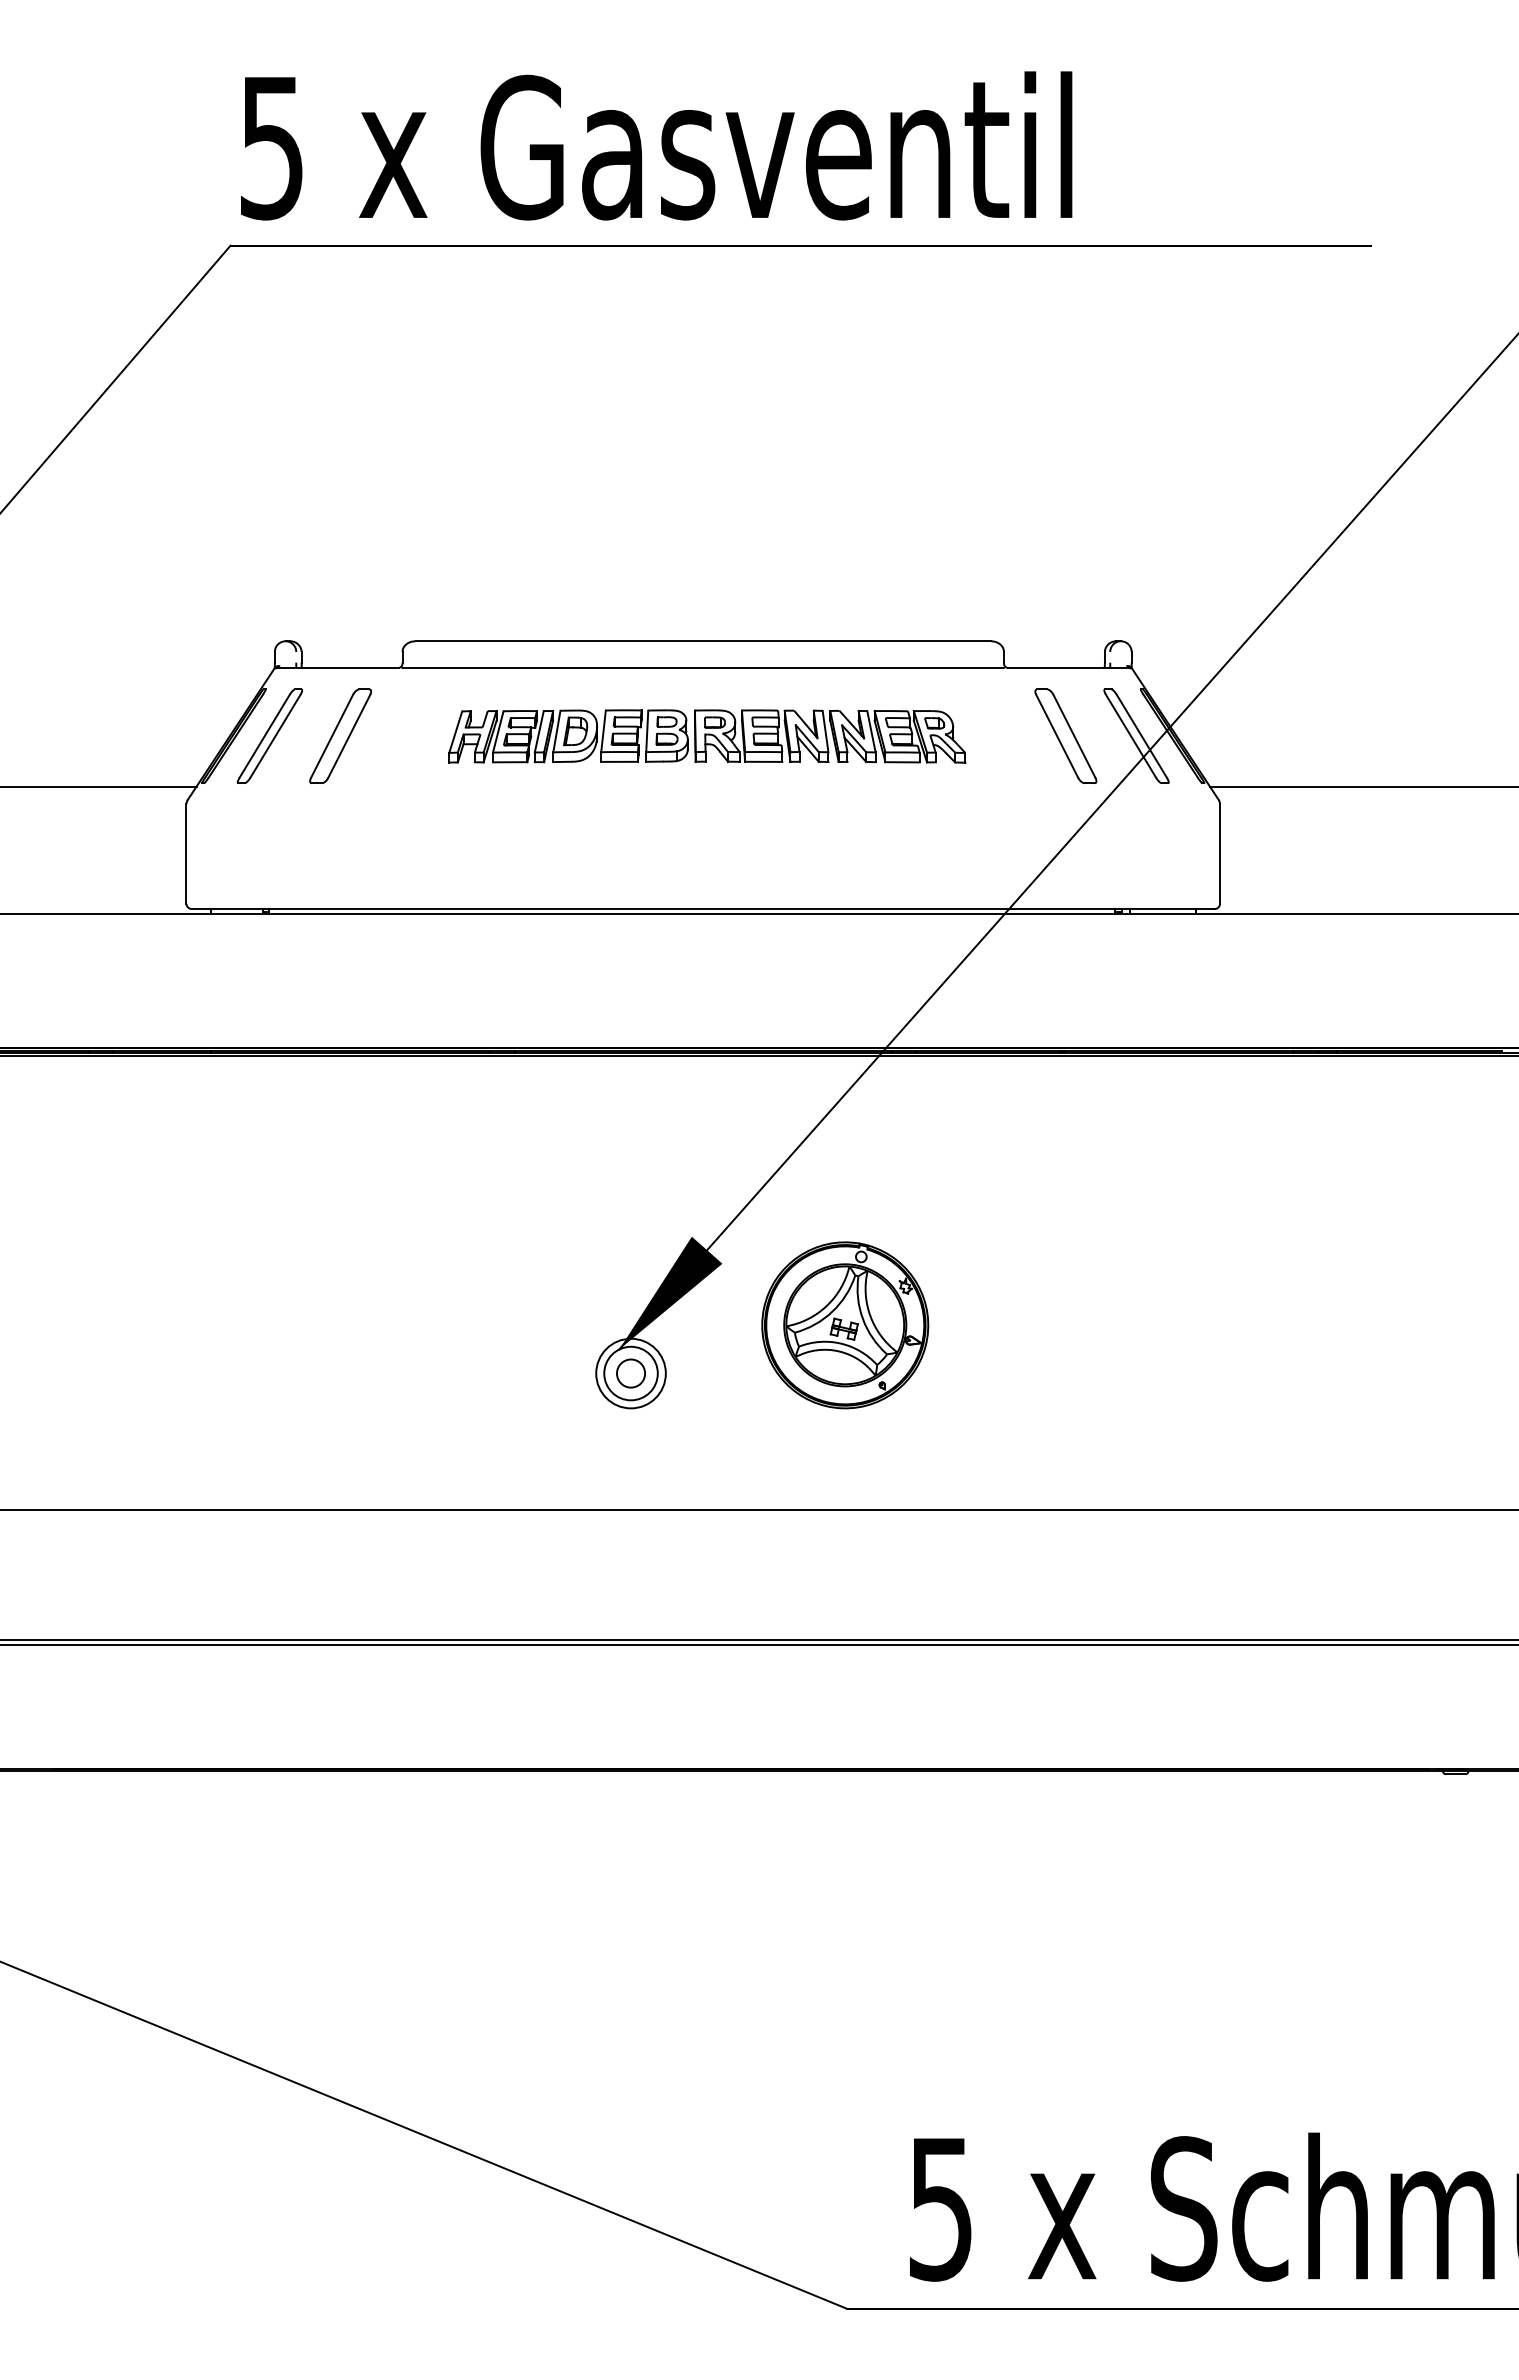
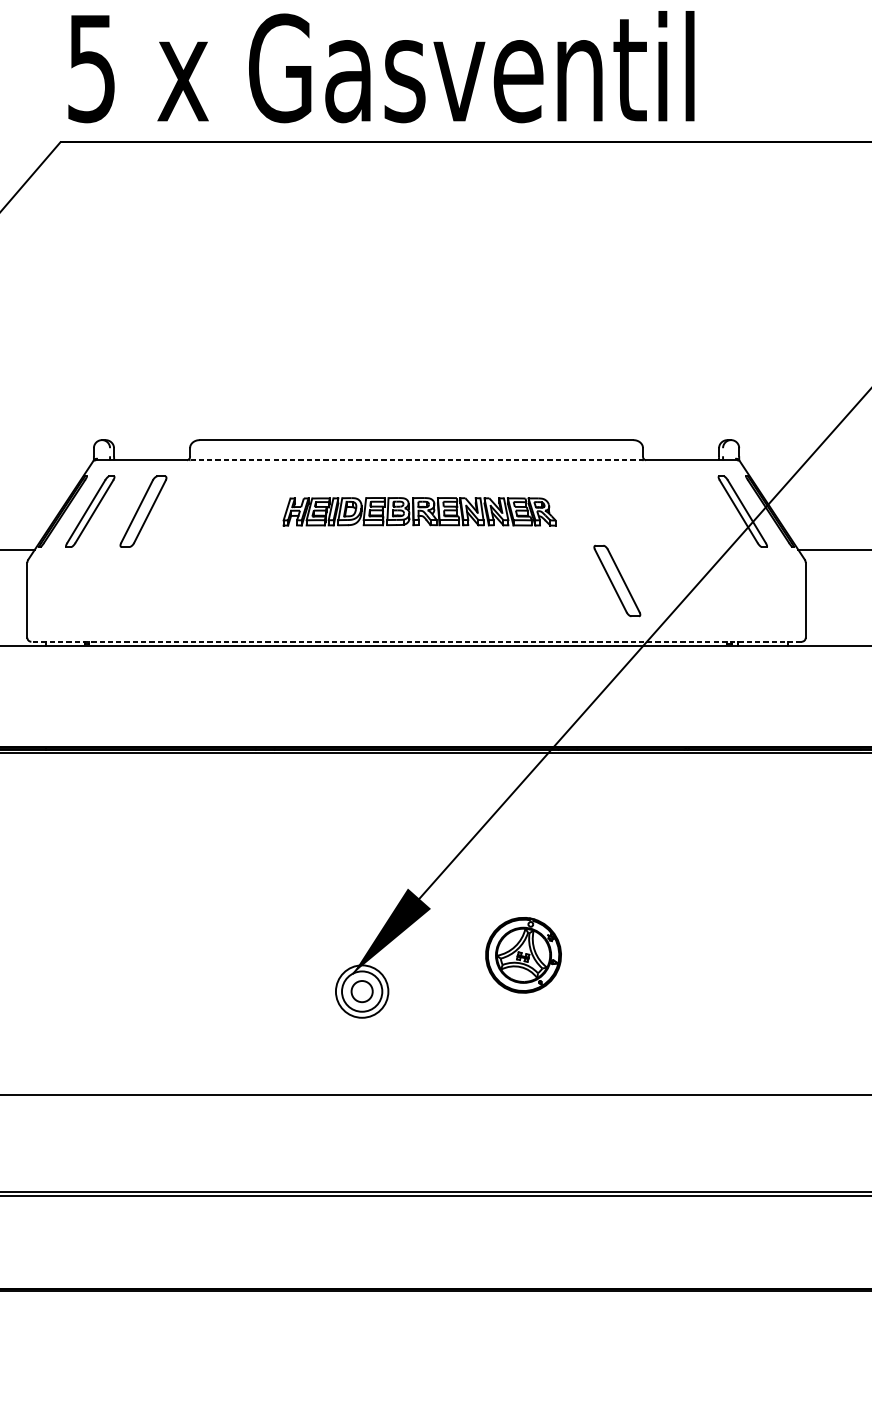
line: (703, 668) -> (416, 460), solid -> dashed
part: (1065, 735) -> (617, 580), moved
part: (707, 736) -> (419, 511), size x0.7
line: (702, 909) -> (415, 642), solid -> dashed
part: (845, 1325) -> (523, 955), size x0.6

